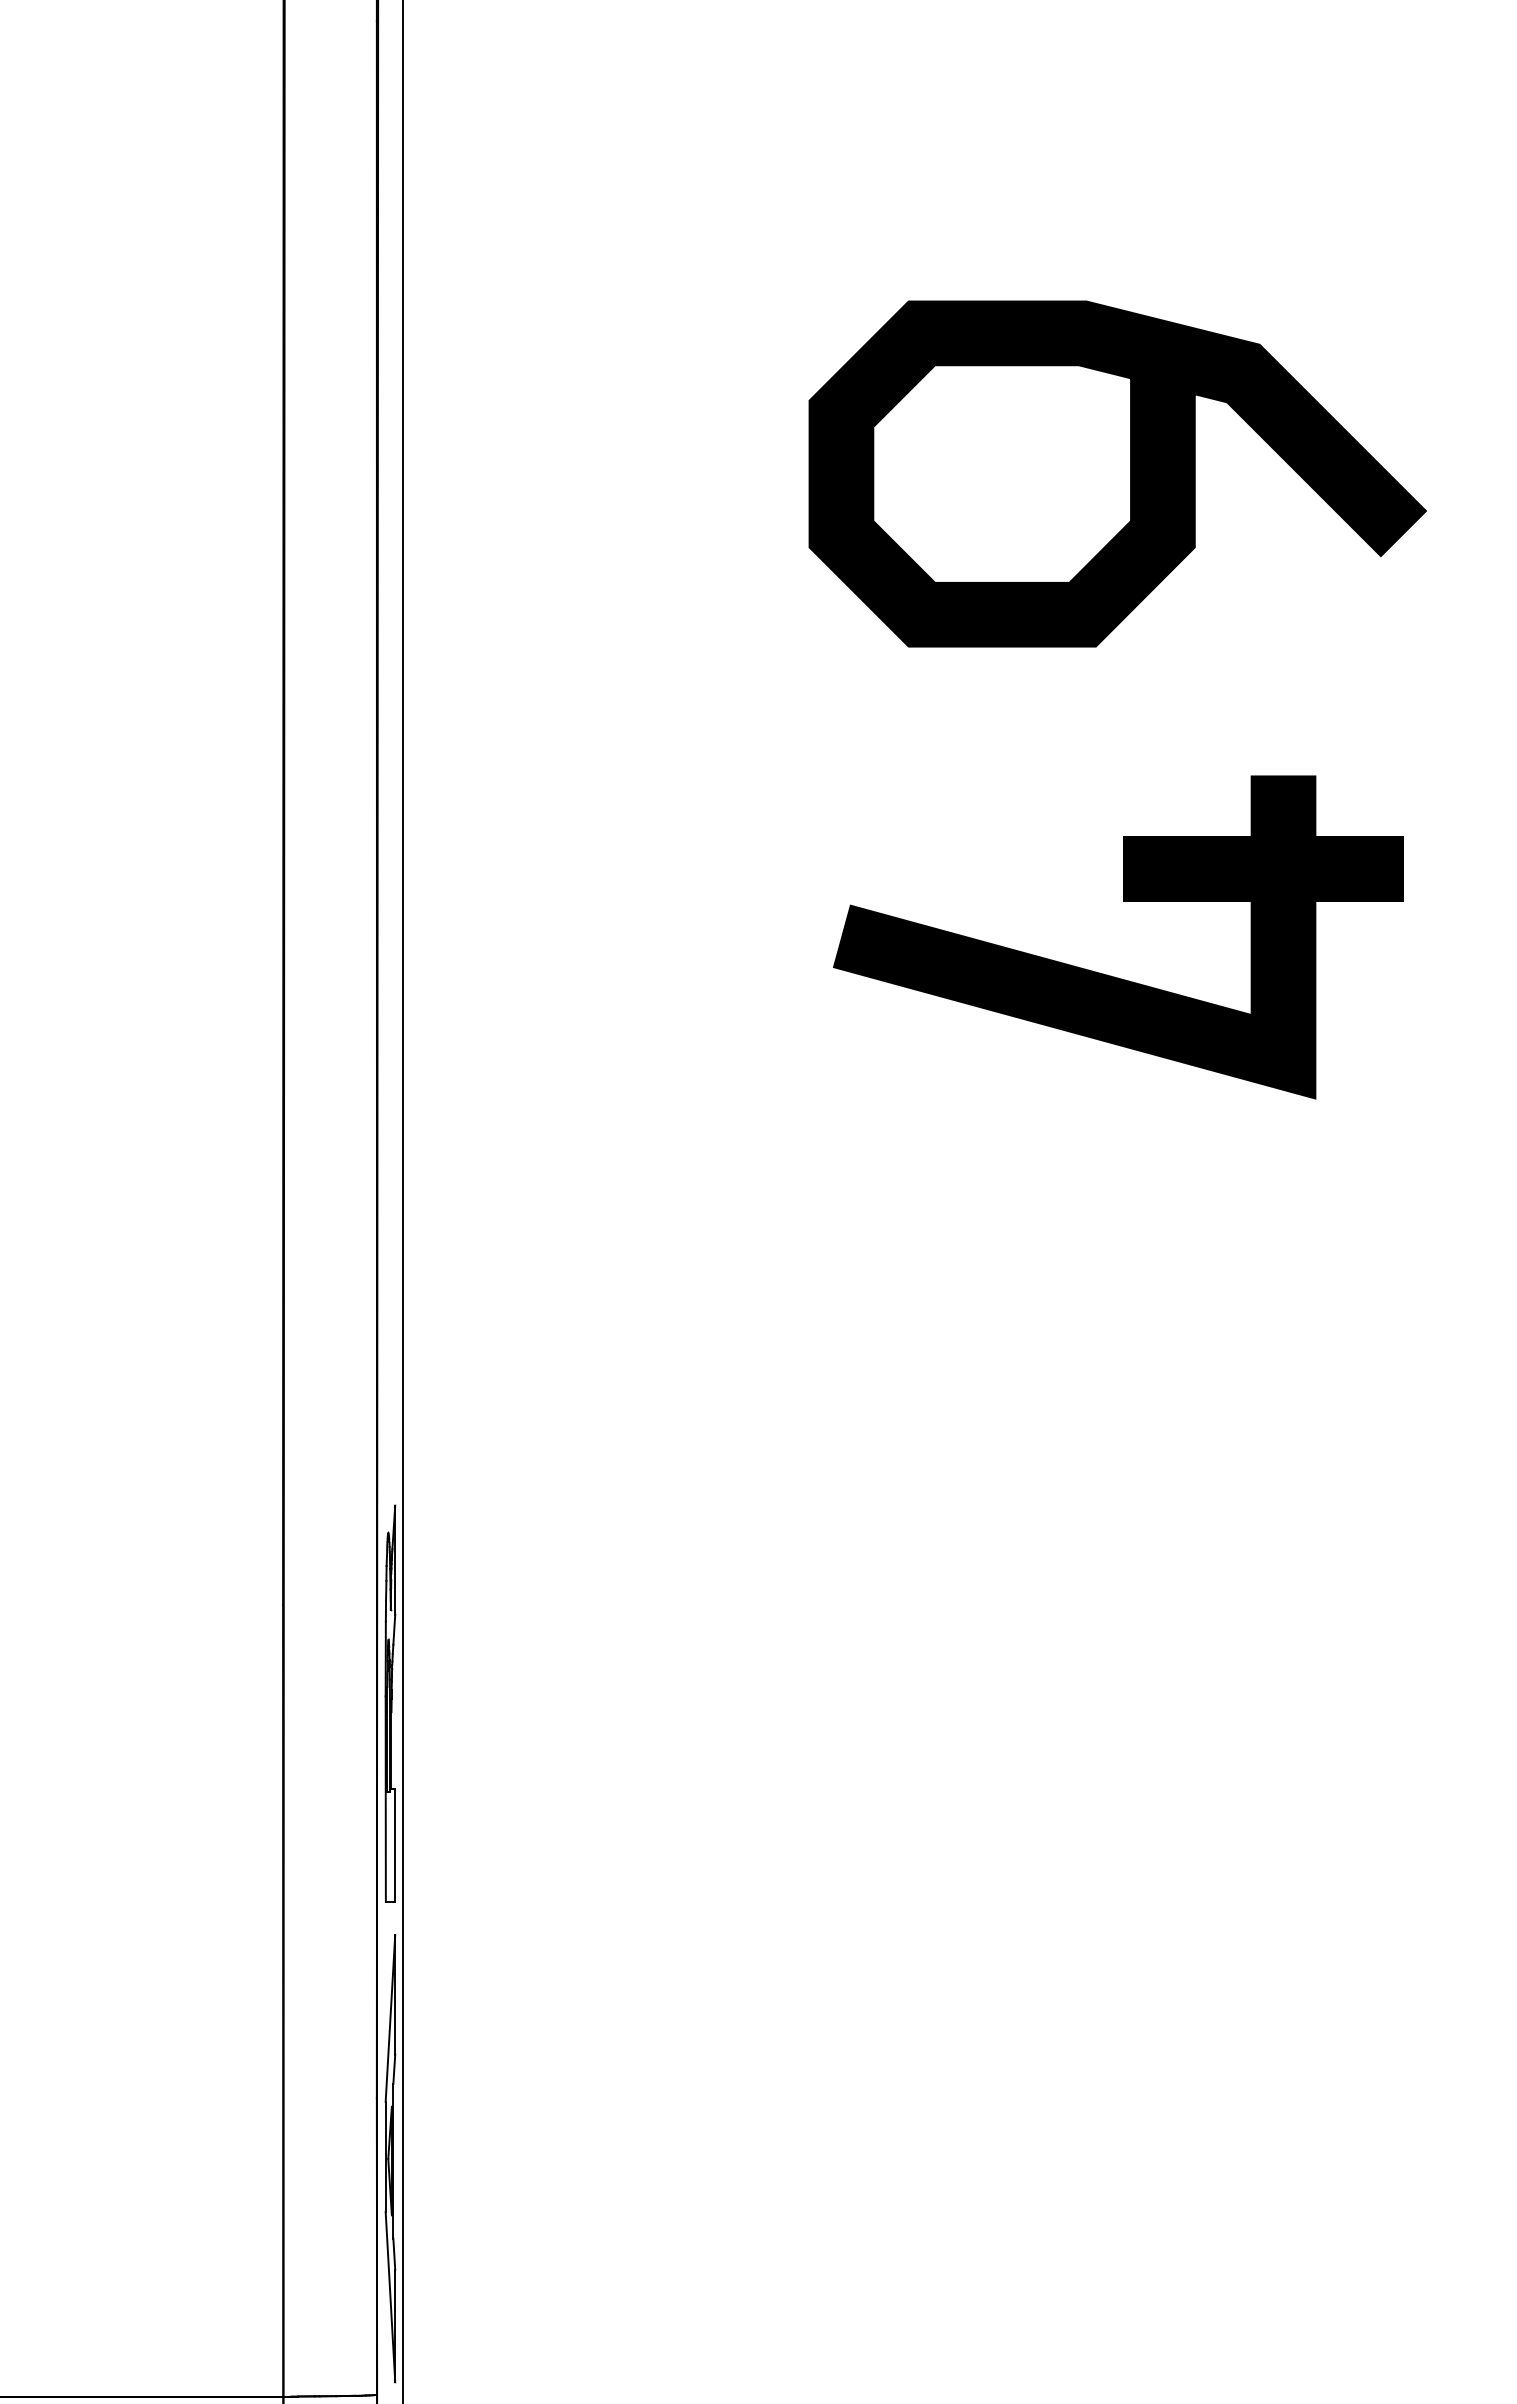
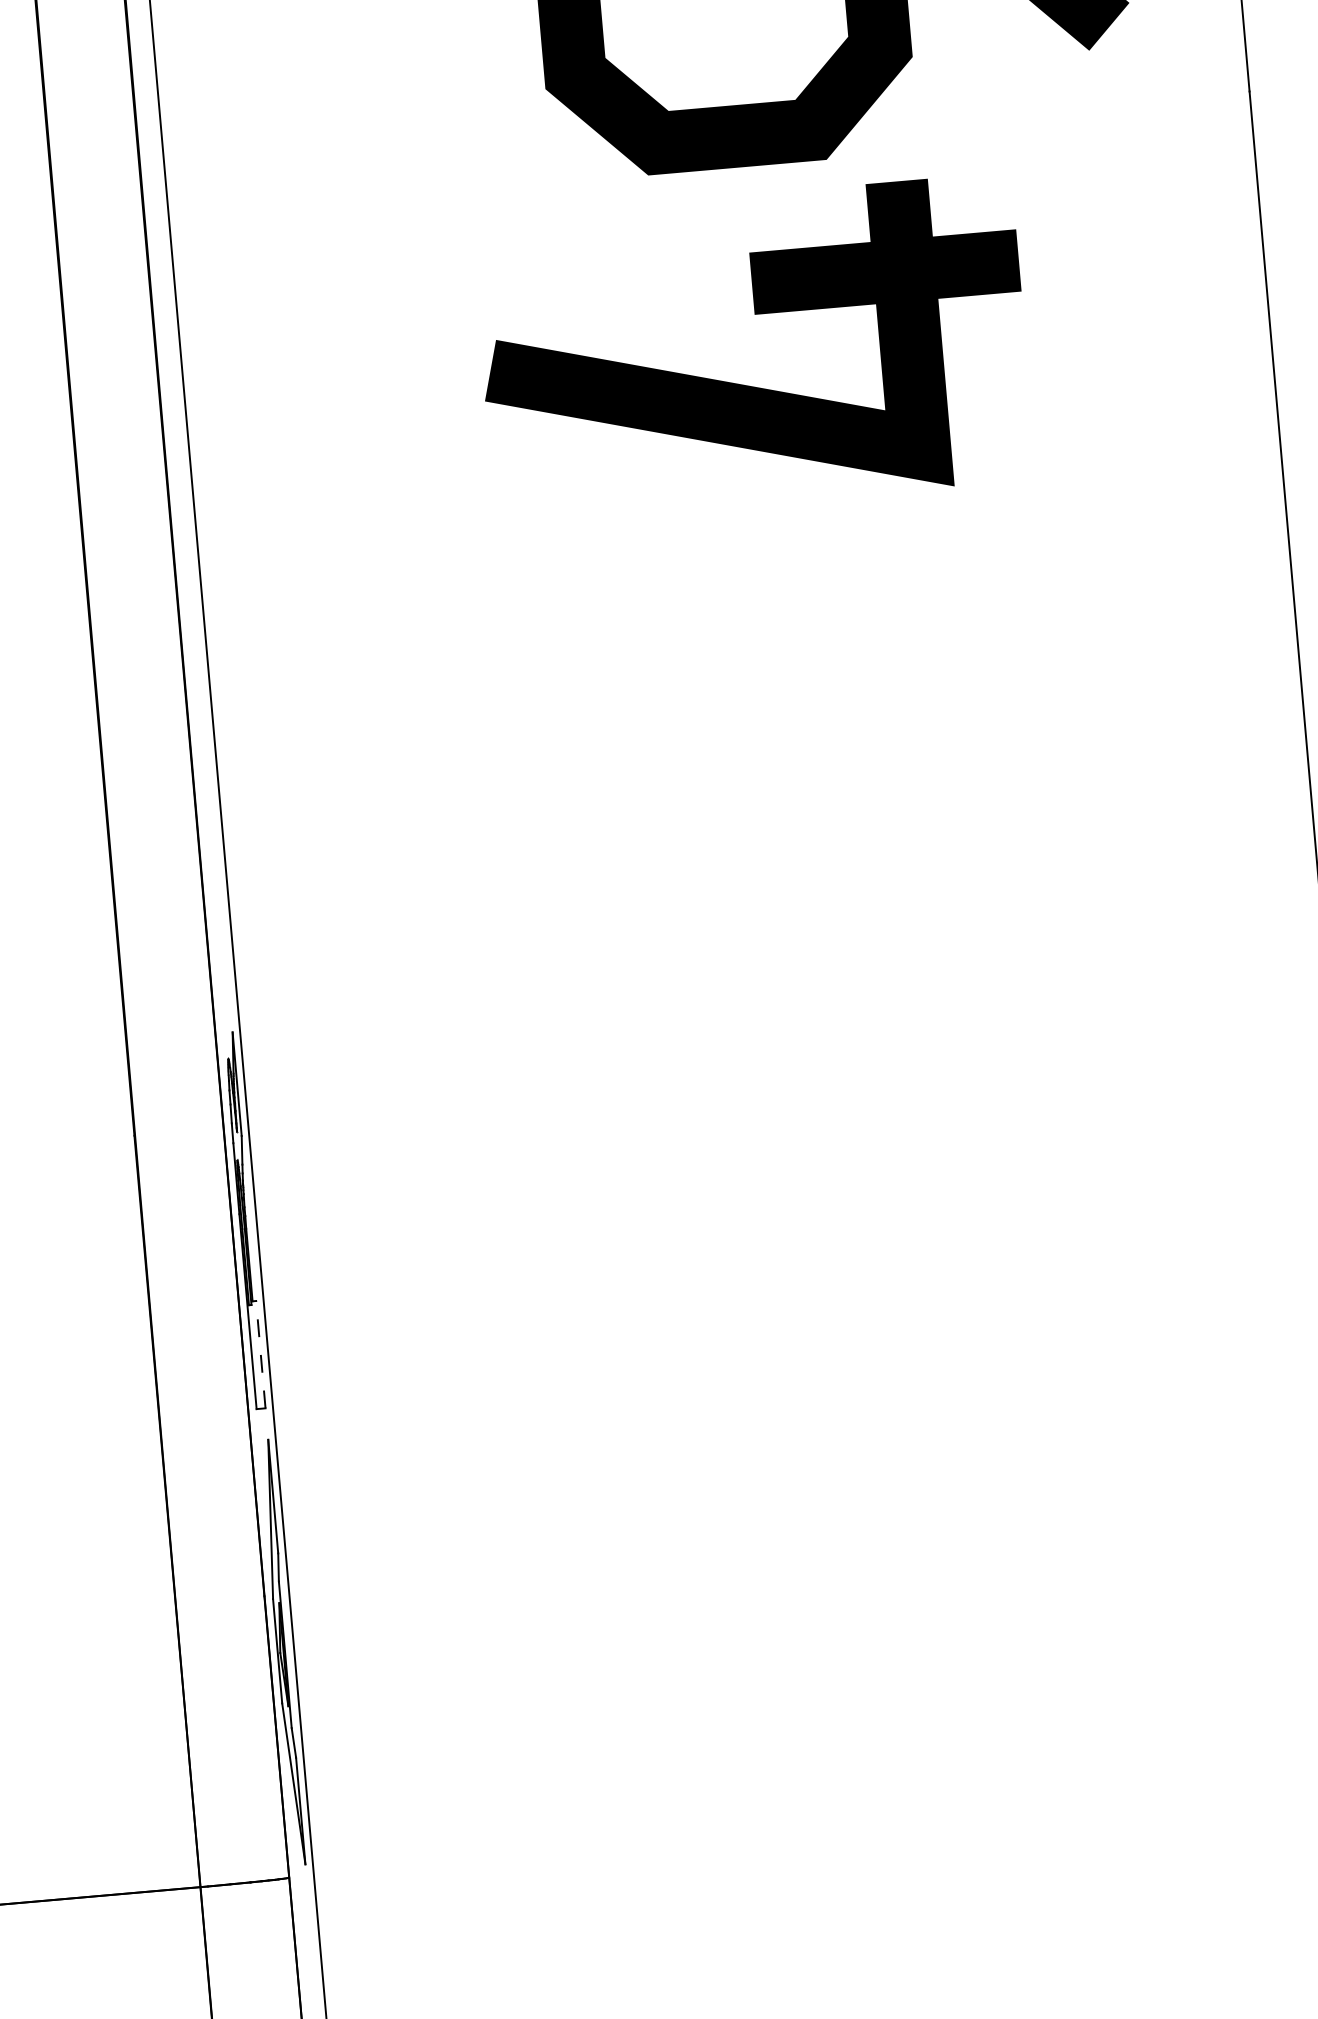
part: (1123, 901) -> (755, 314), moved
line: (395, 1845) -> (261, 1354), solid -> dashed

